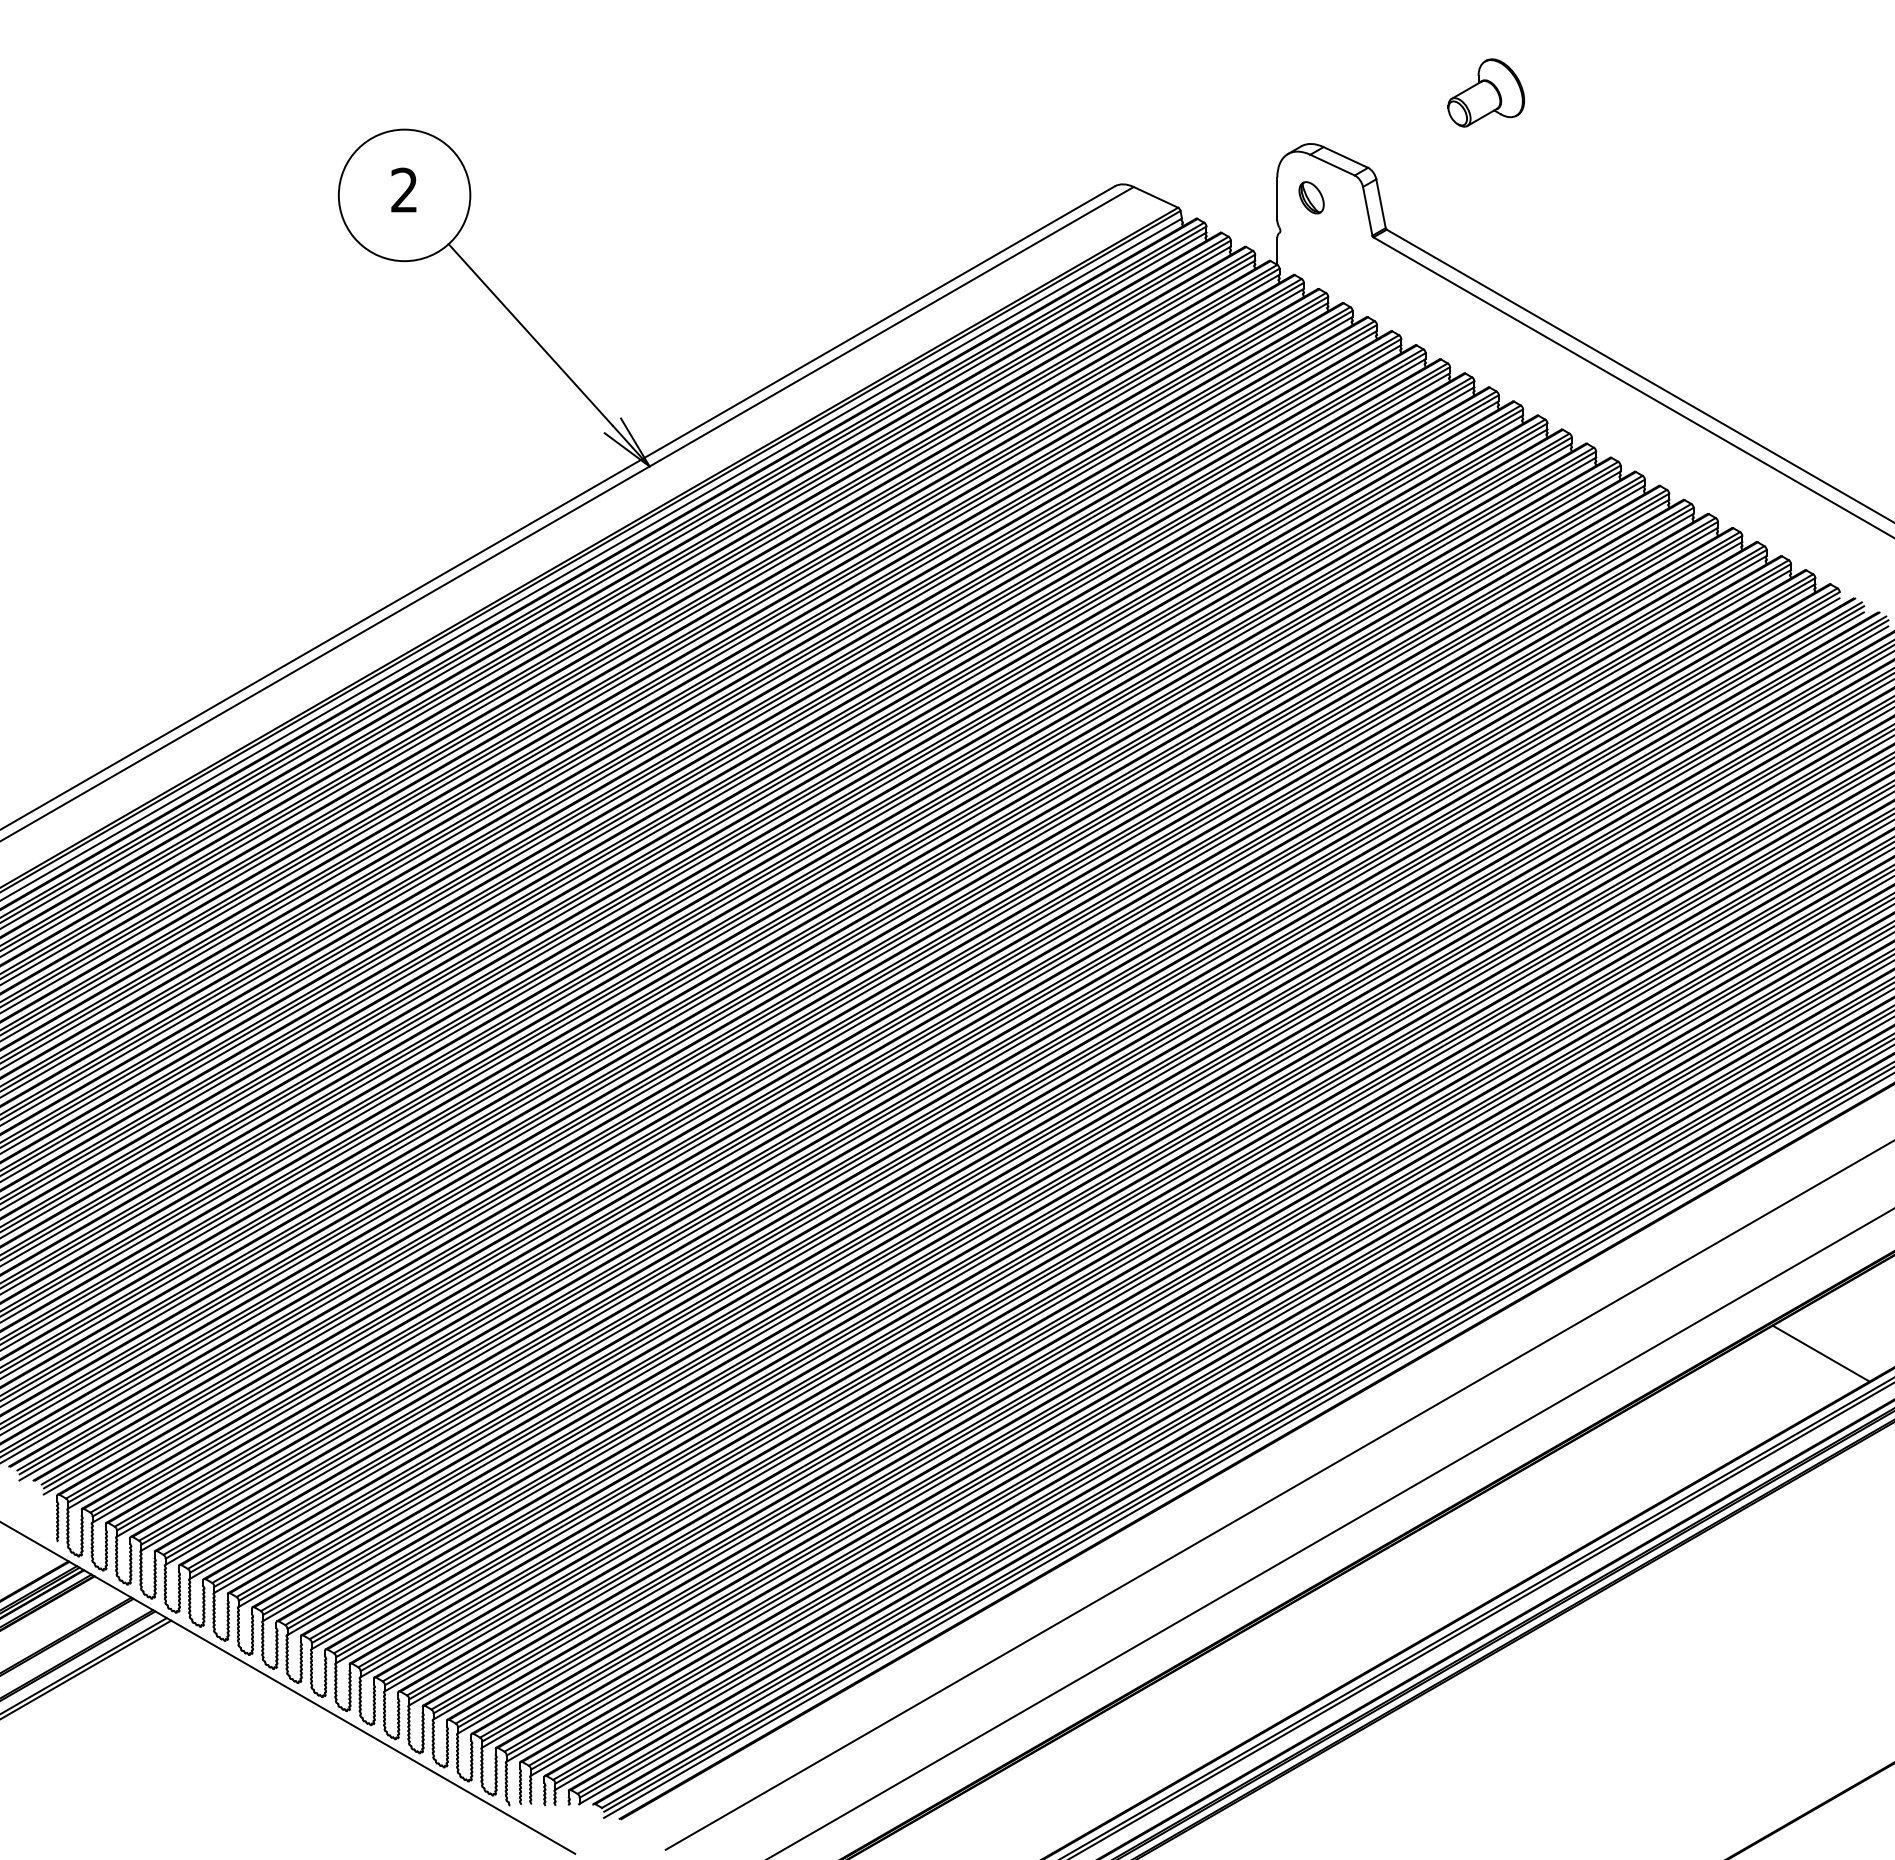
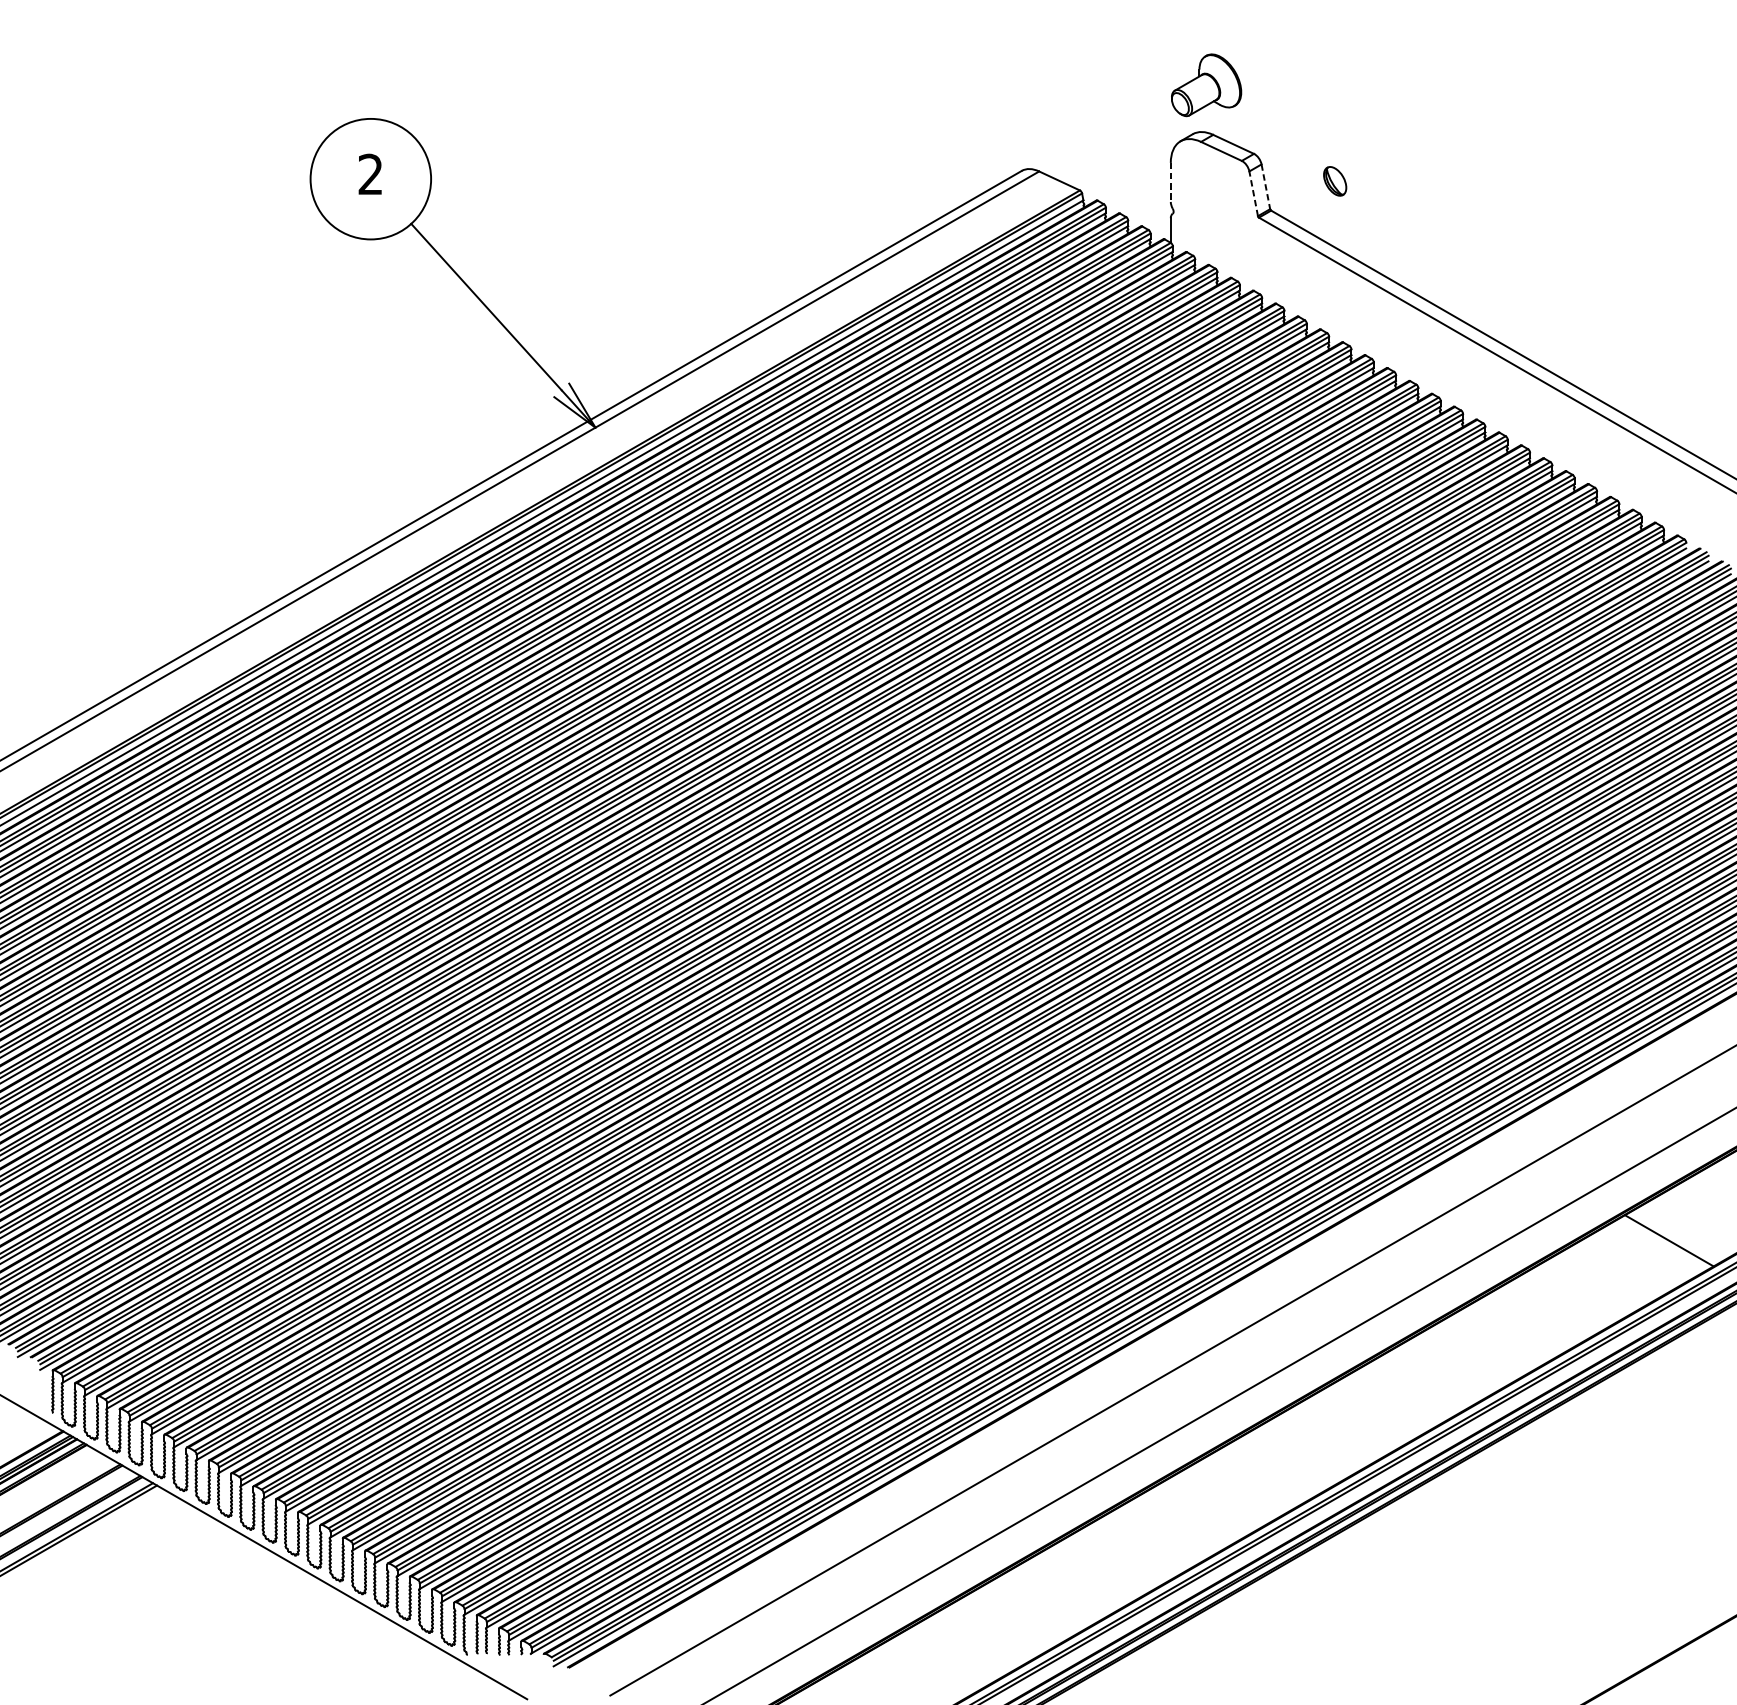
part: (1485, 92) -> (1205, 84), moved
part: (1311, 197) -> (1335, 181), moved
line: (1277, 199) -> (1170, 182), solid -> dashed
line: (1381, 203) -> (1266, 186), solid -> dashed
line: (1367, 211) -> (1253, 193), solid -> dashed

